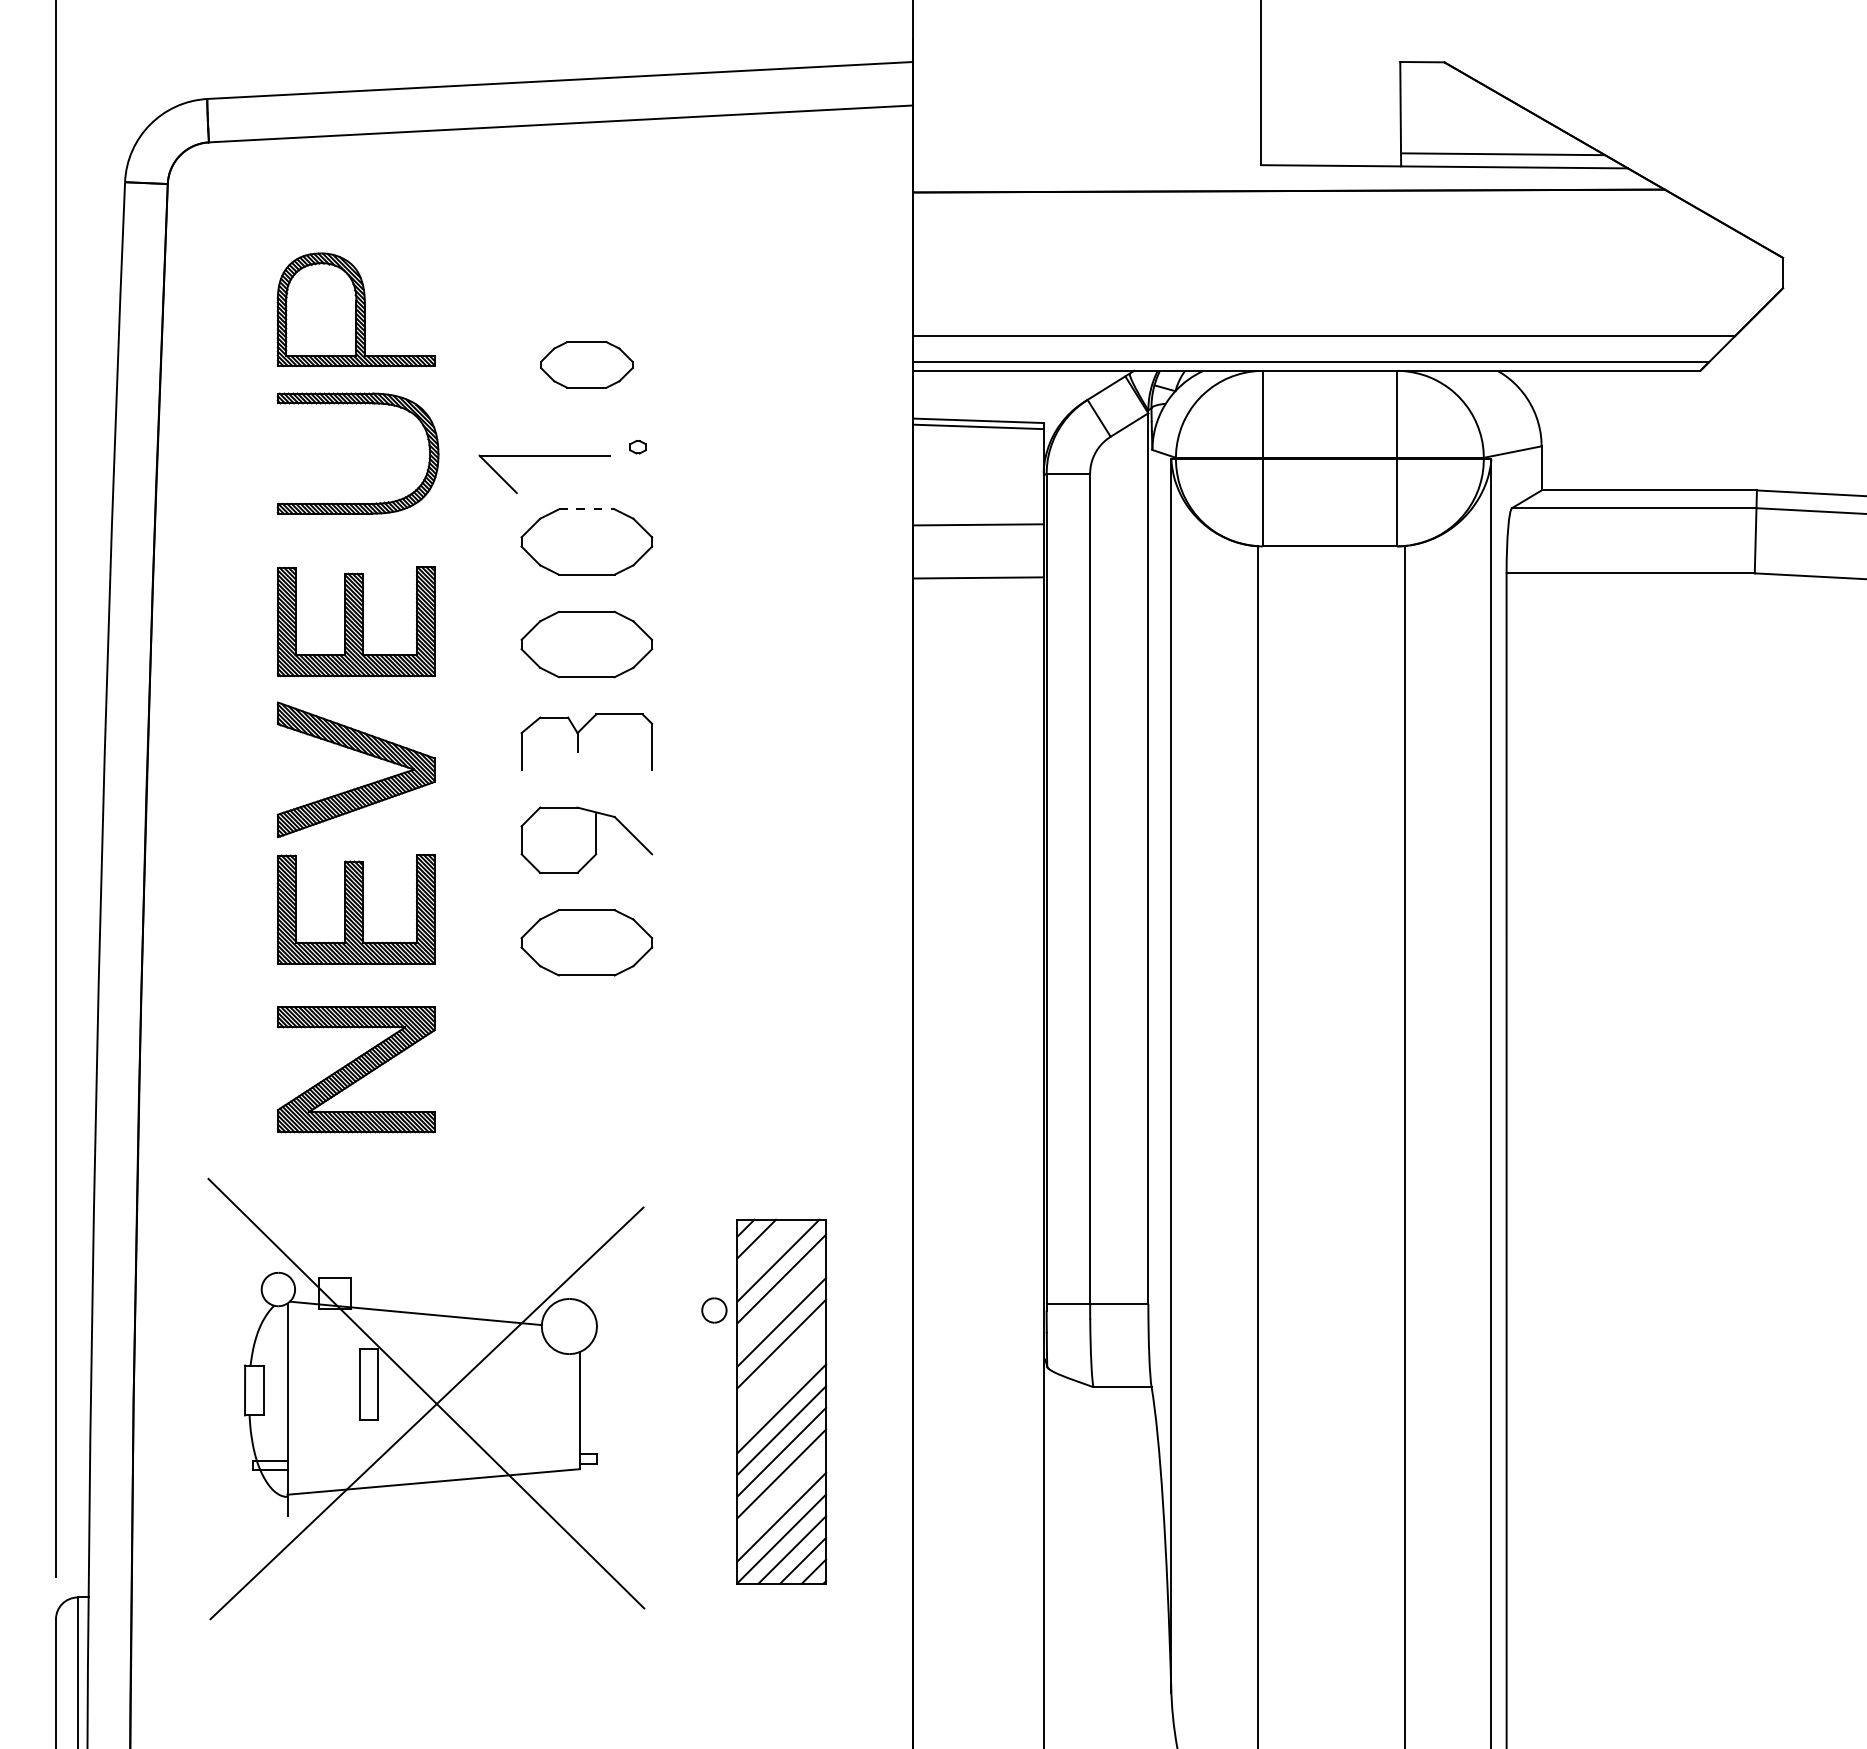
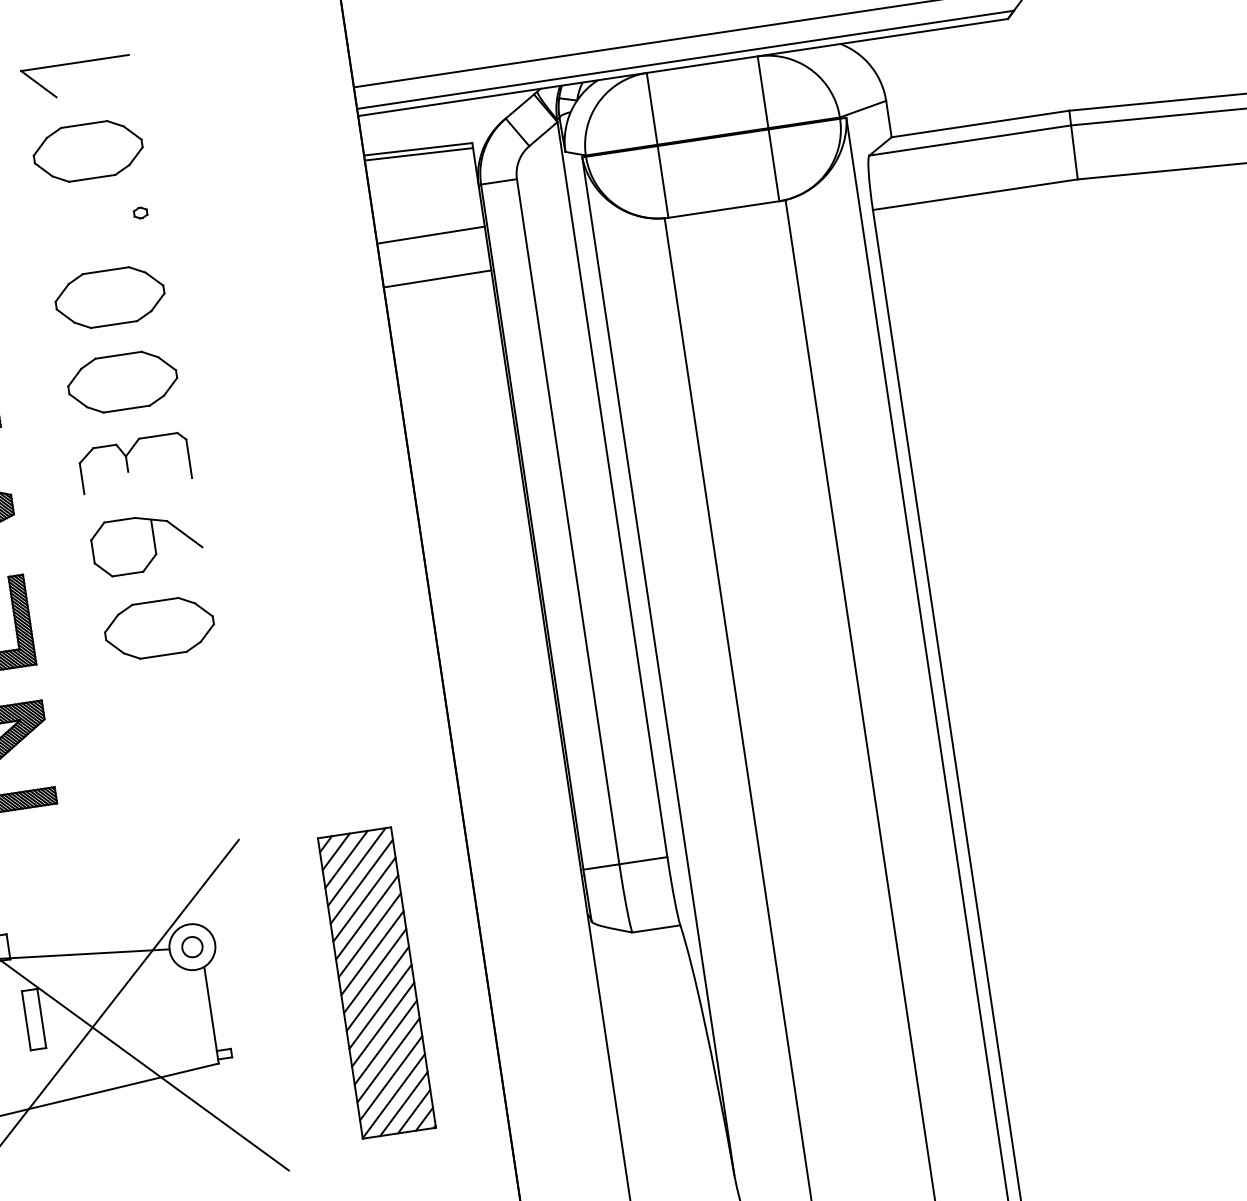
part: (586, 364) -> (87, 151), size x1.43
part: (544, 456) -> (74, 63), moved
line: (586, 509) -> (105, 270), dashed -> solid
line: (767, 1249) -> (346, 859), added
line: (781, 1300) -> (364, 899), added
part: (714, 1310) -> (192, 947), moved
line: (781, 1365) -> (372, 953), added
line: (781, 1386) -> (374, 970), added
line: (781, 1495) -> (388, 1060), added

